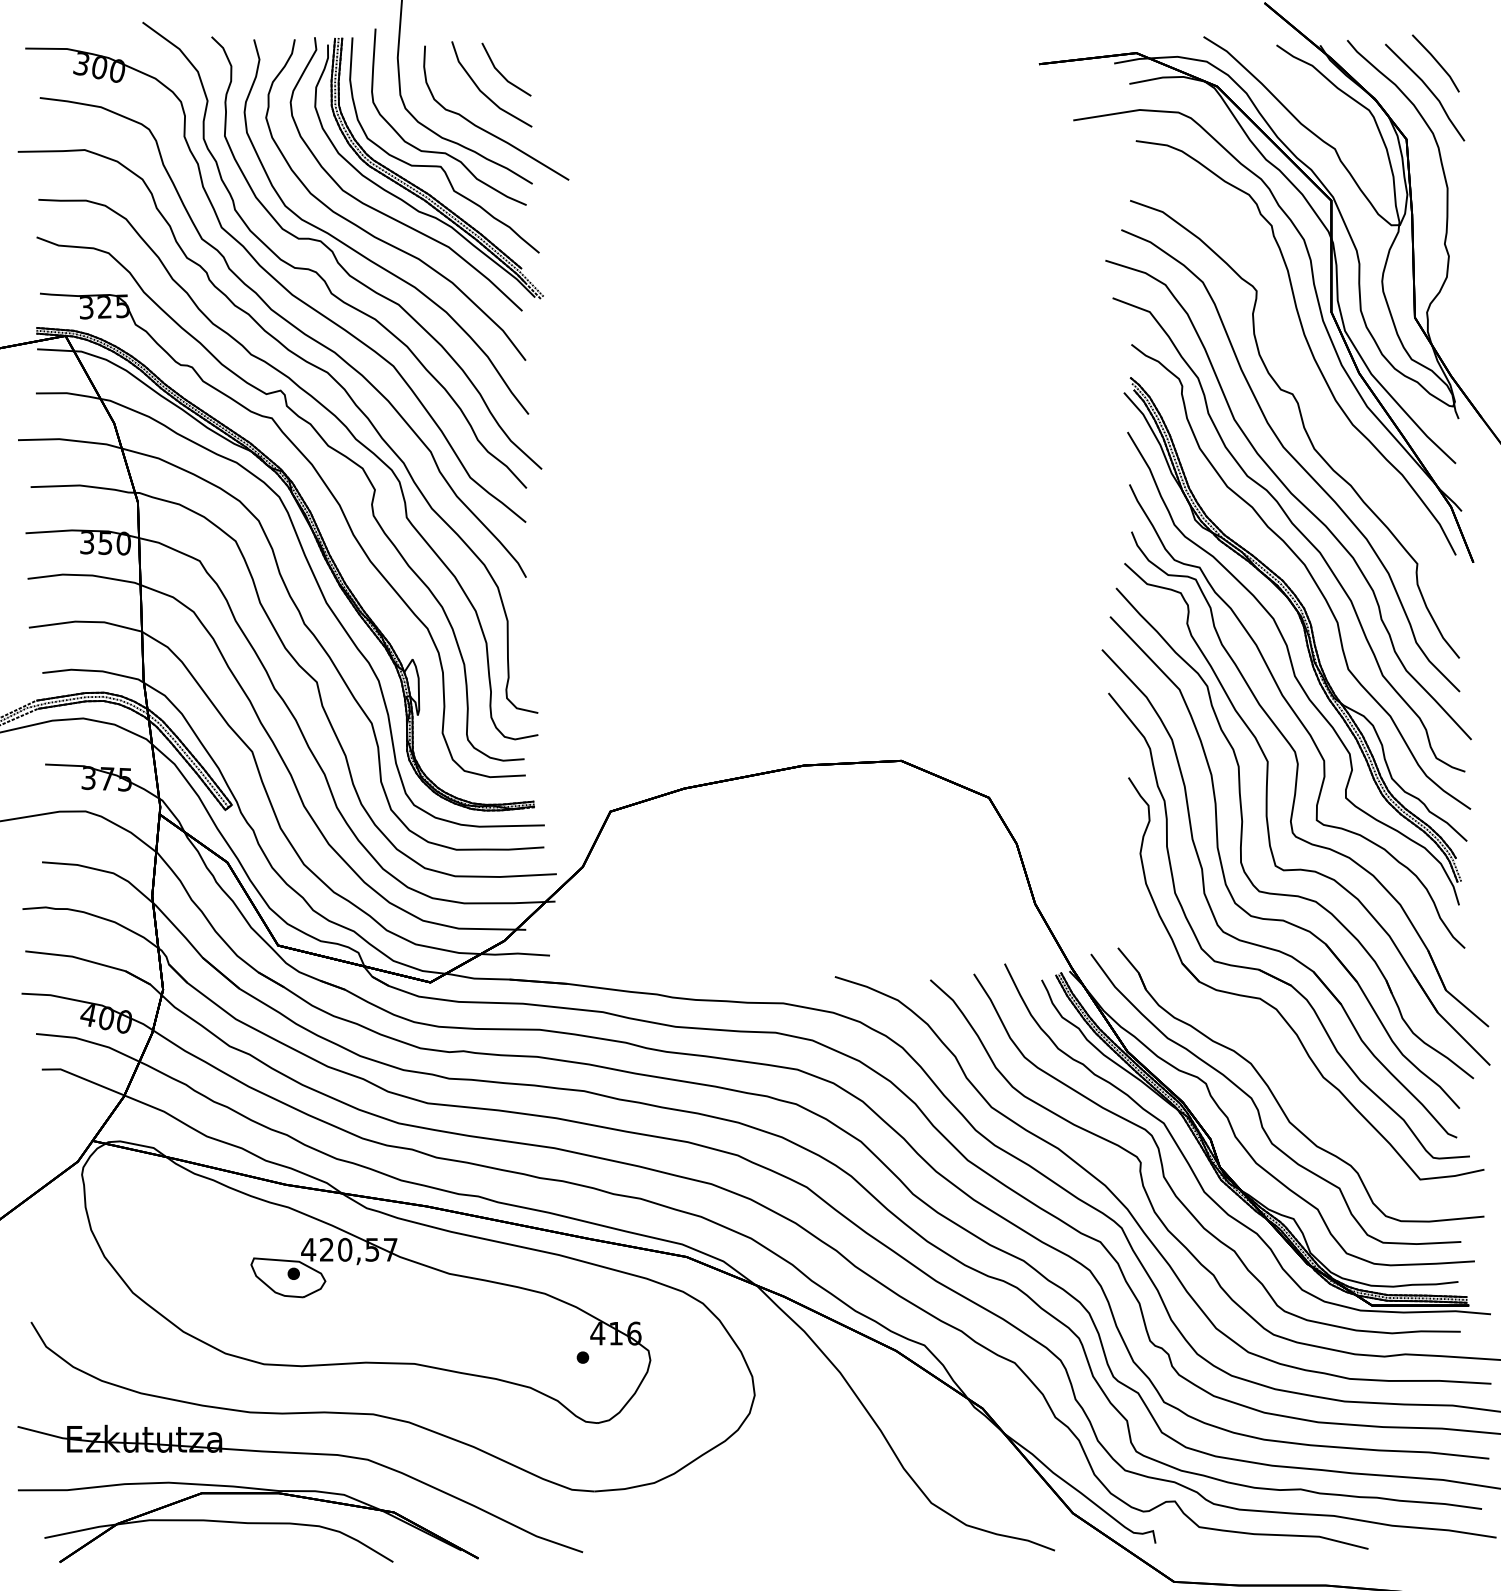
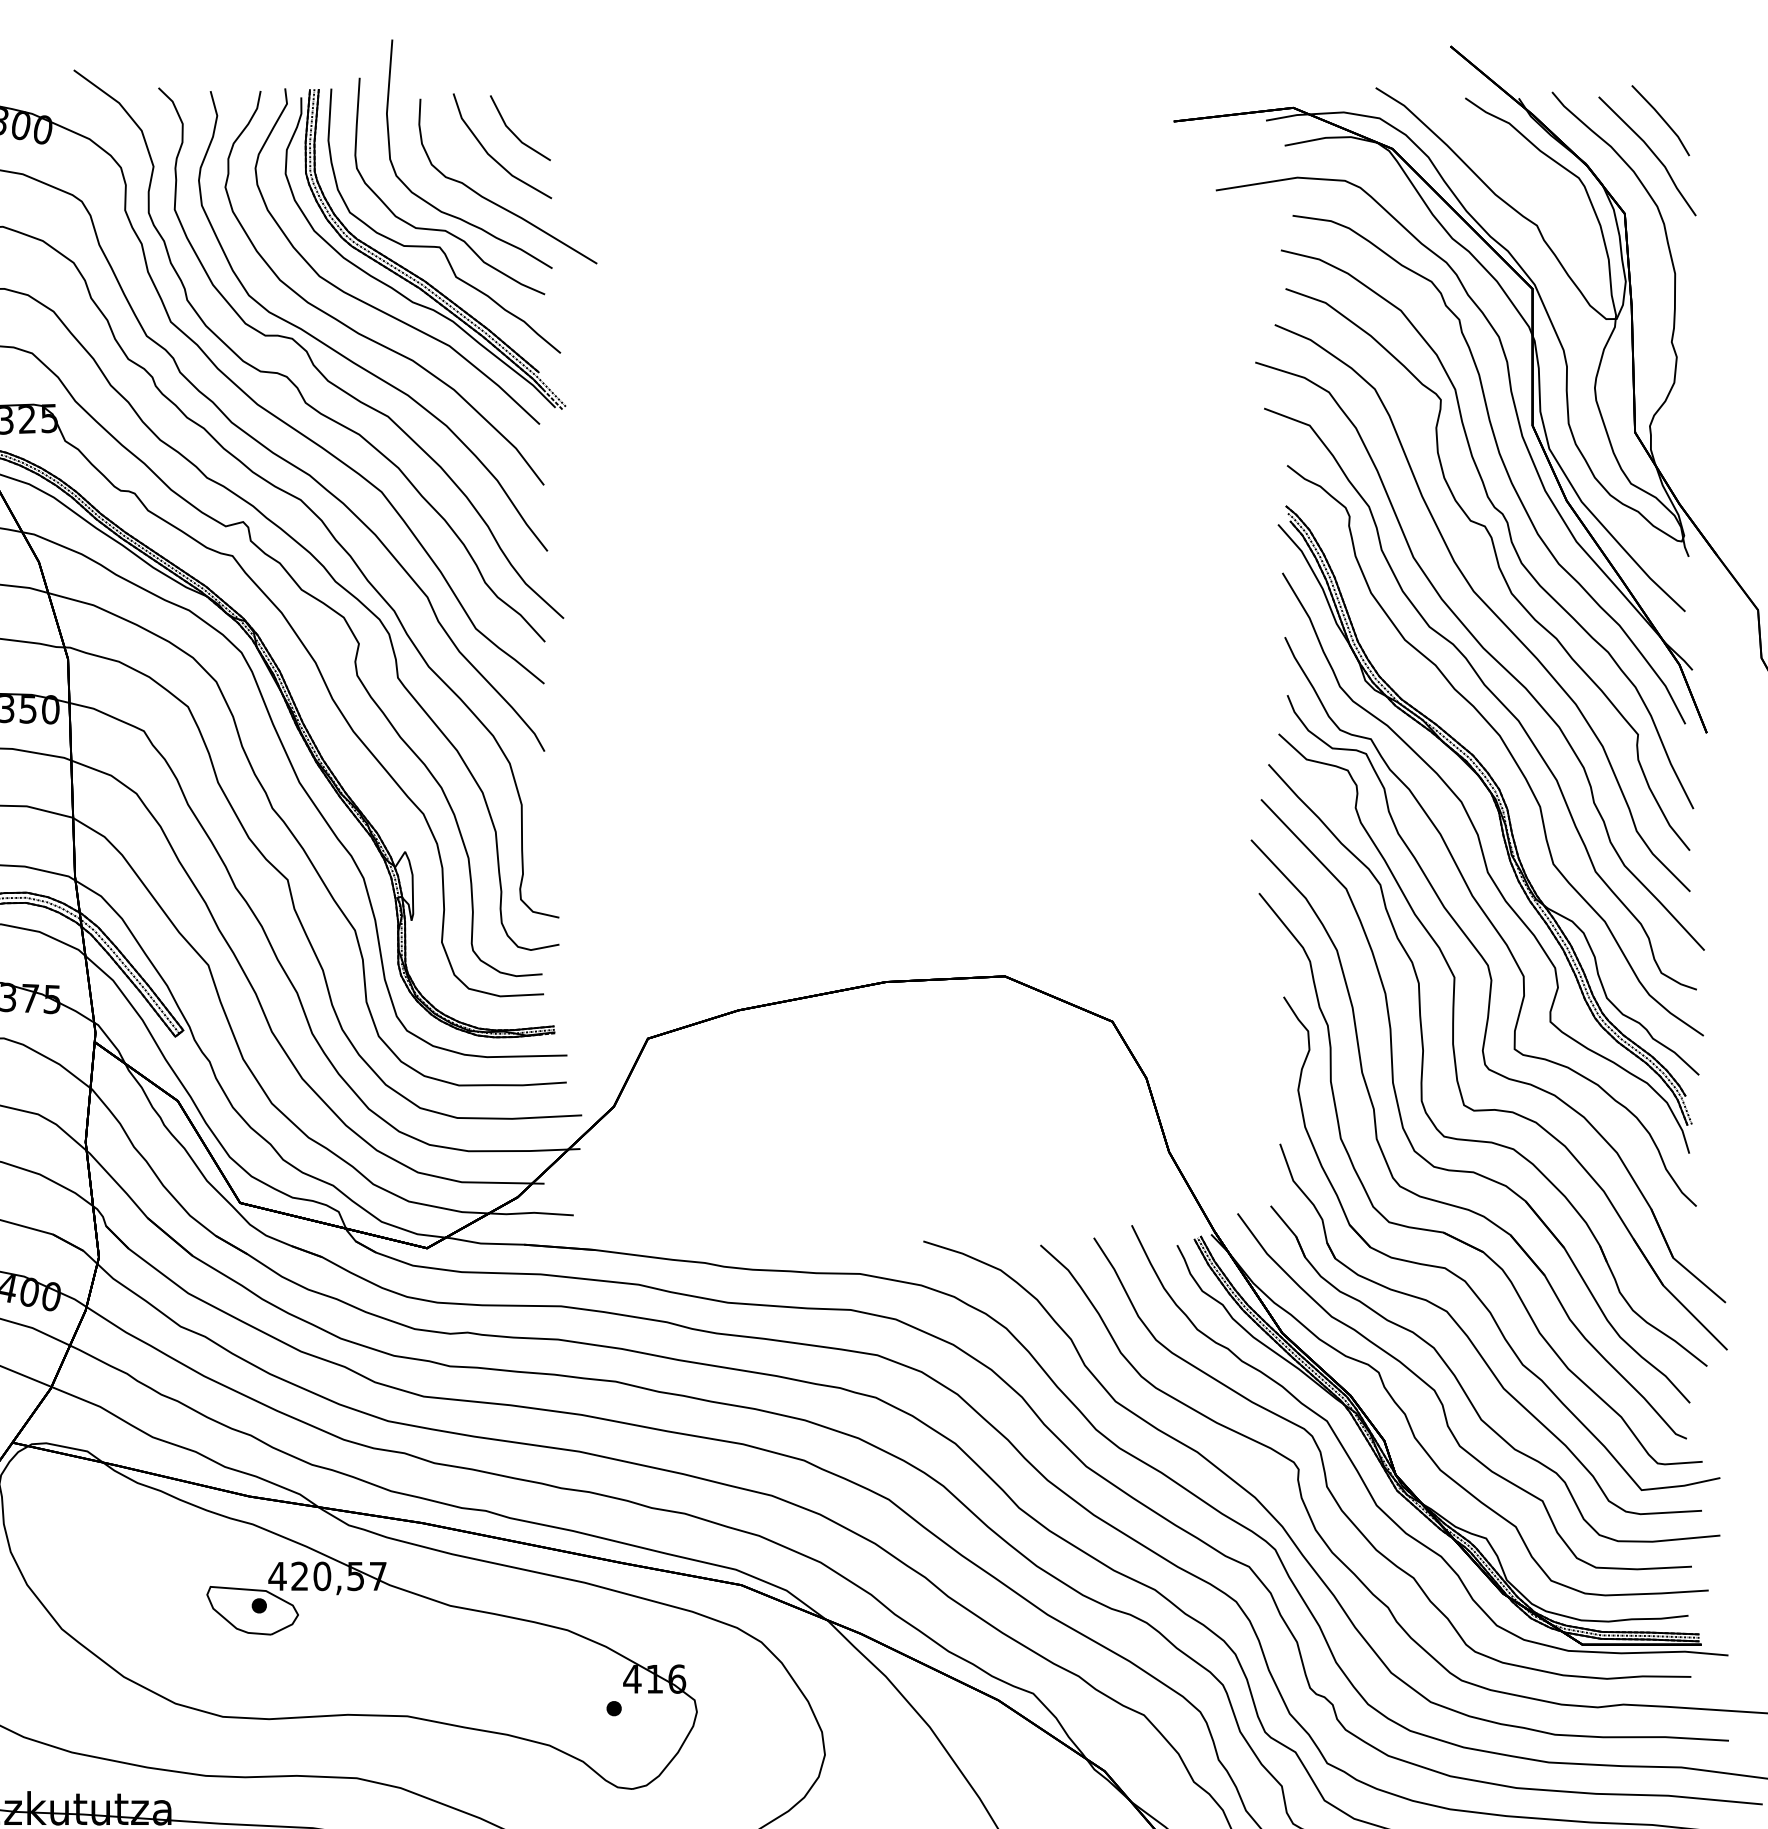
part: (1308, 389) -> (1504, 520), added
part: (1283, 1059) -> (1473, 1342), added

